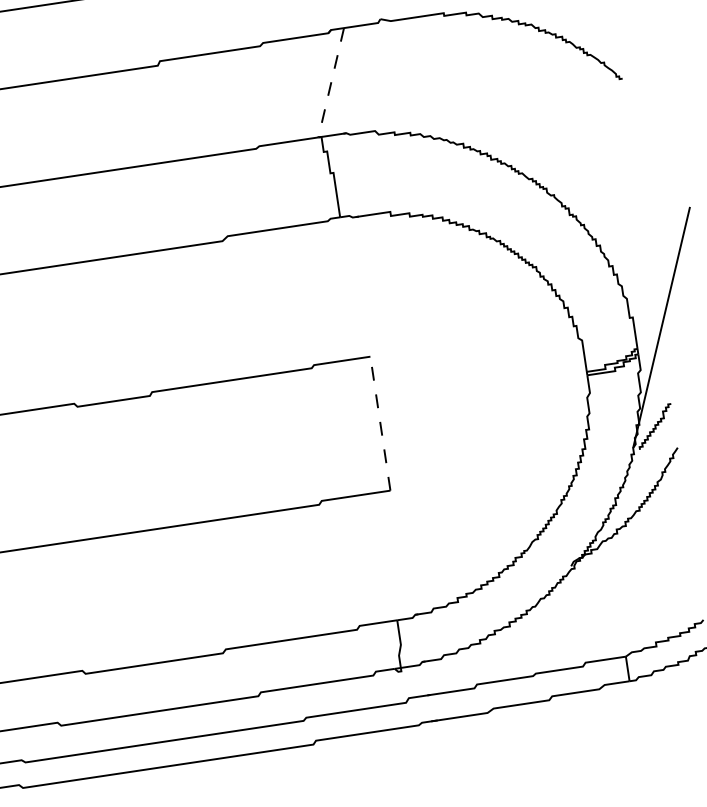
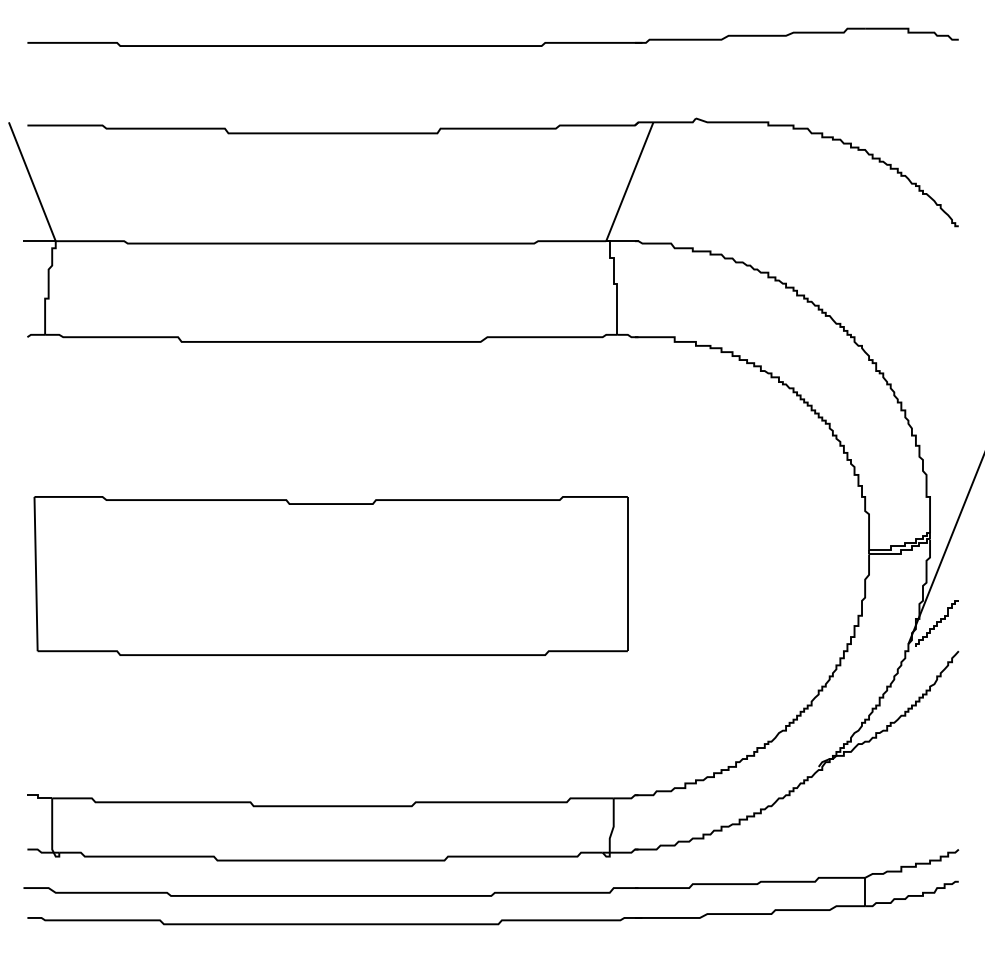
line: (330, 82) -> (629, 181), dashed -> solid
line: (380, 423) -> (627, 573), dashed -> solid

